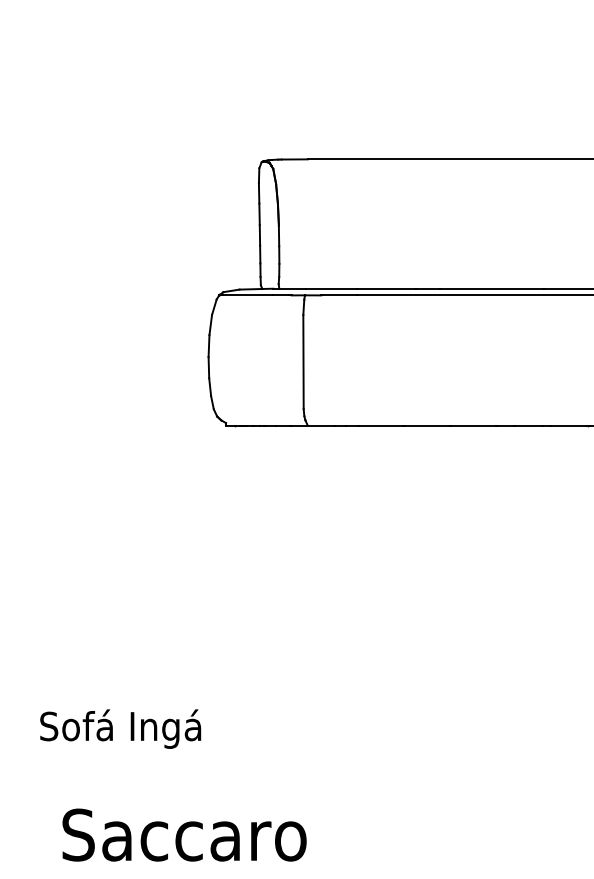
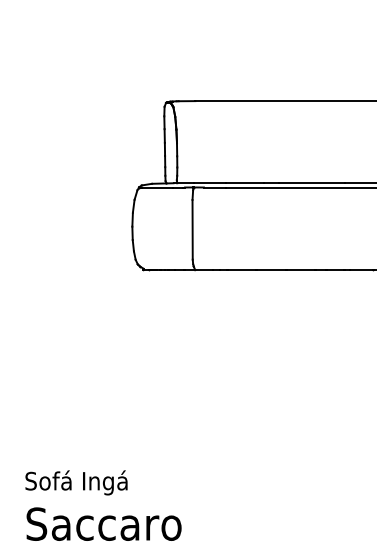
text: (120, 728) -> (76, 482), moved
text: (183, 834) -> (103, 523), moved

